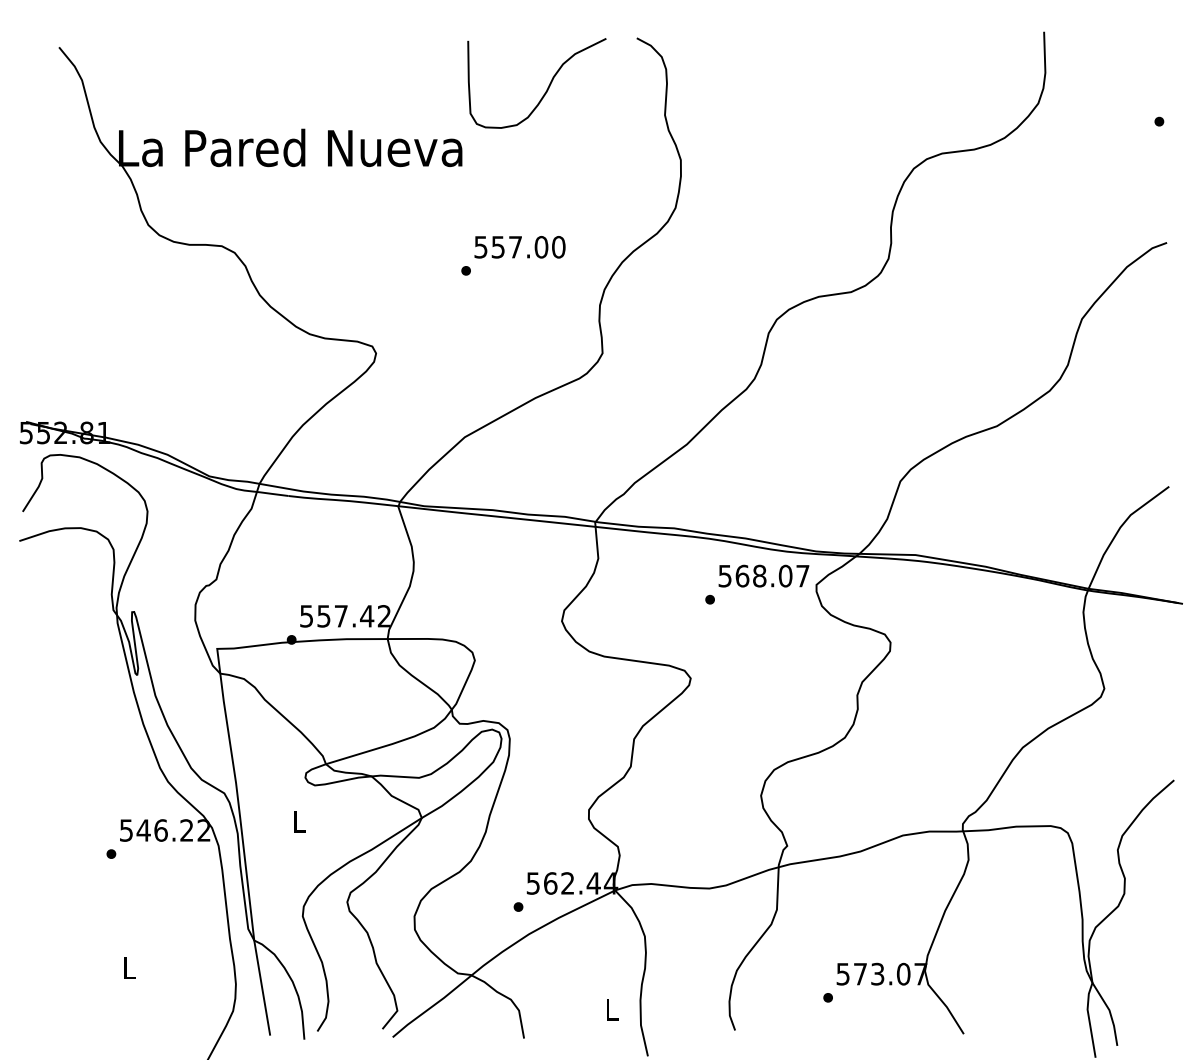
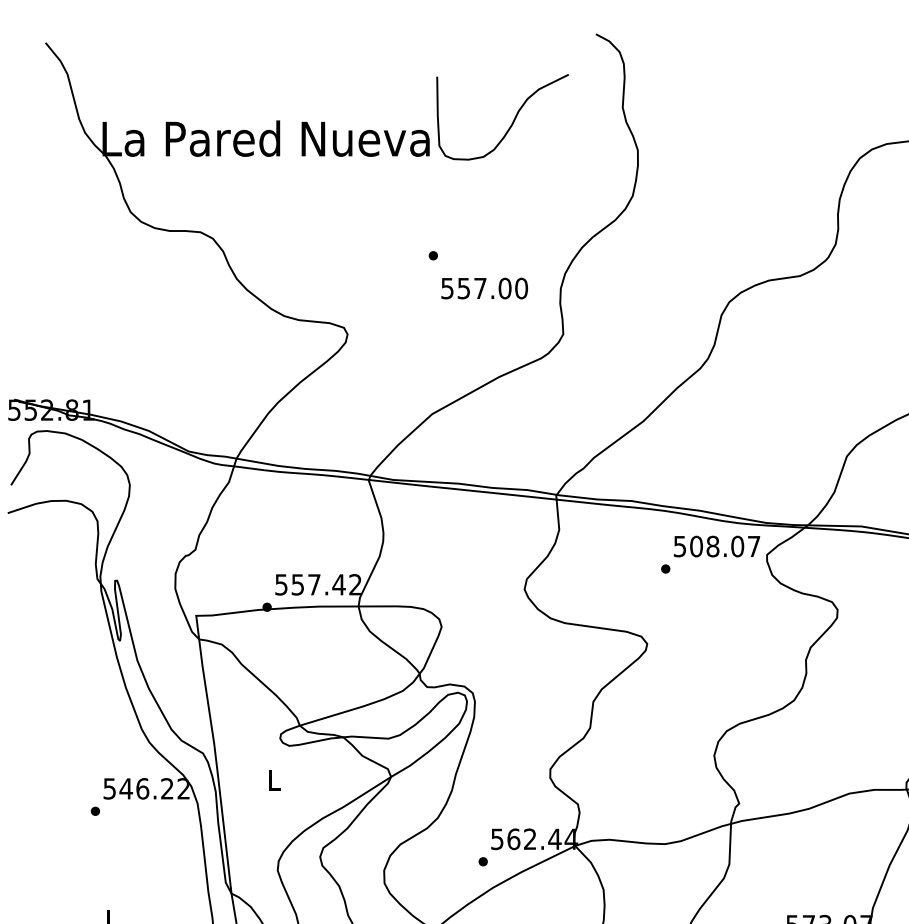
curve: (546, 89) -> (511, 123), moved
text: (519, 247) -> (484, 288), moved
text: (742, 575) -> (696, 545), 568.07 -> 508.07

